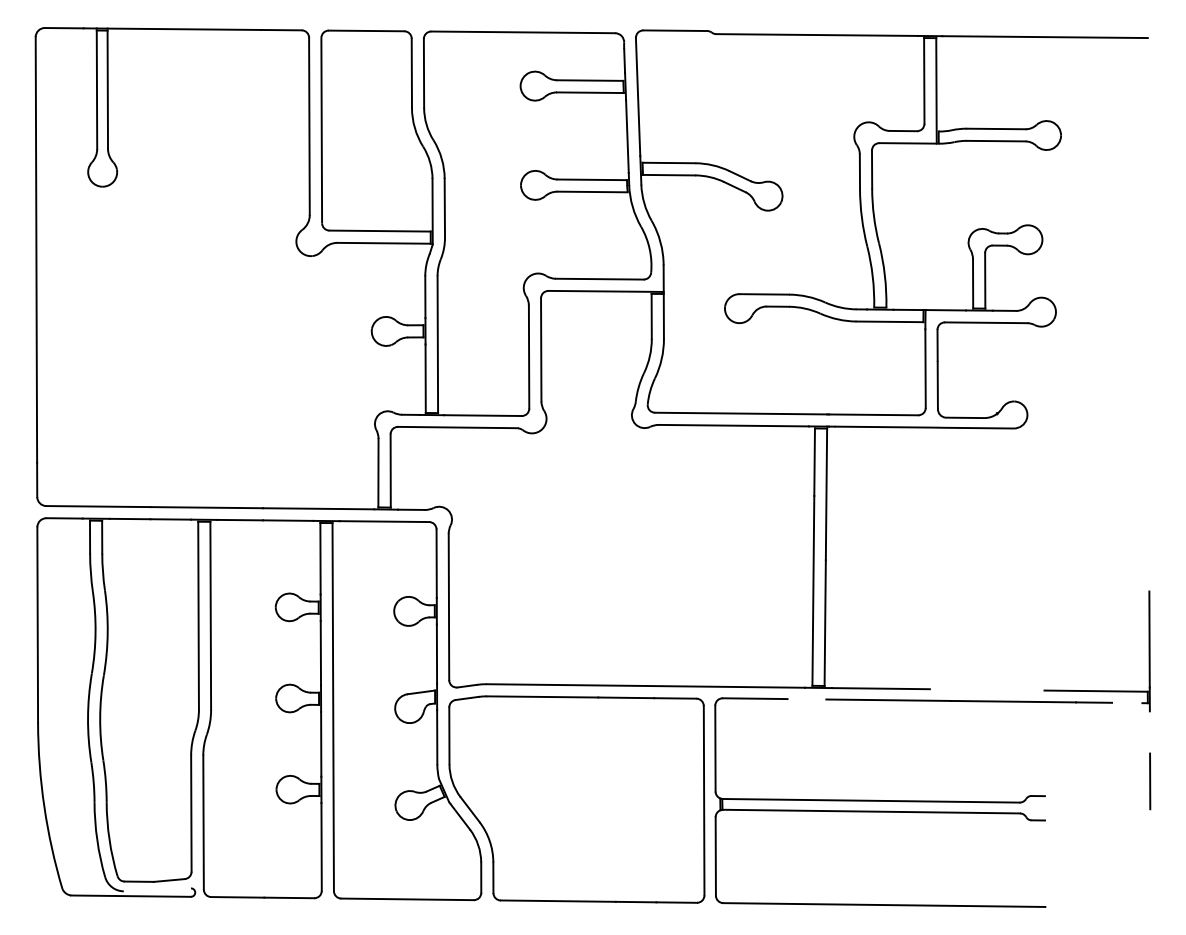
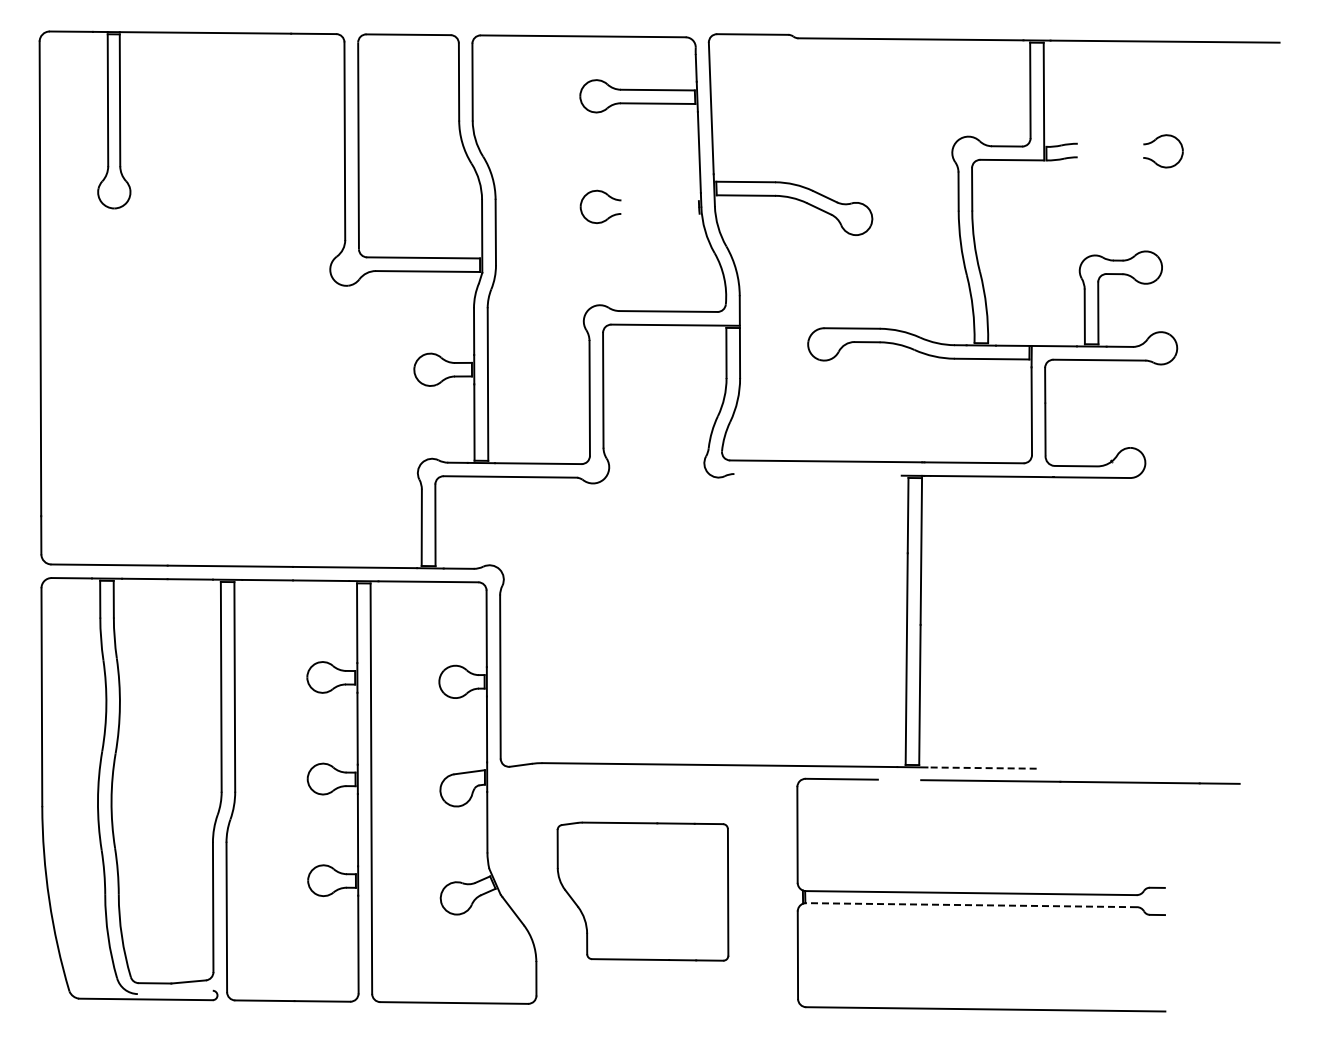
line: (996, 128) -> (1110, 143), removed
line: (996, 141) -> (1110, 157), removed
line: (591, 179) -> (659, 200), removed
line: (592, 191) -> (660, 213), removed
line: (733, 425) -> (817, 474), removed
line: (881, 689) -> (982, 768), solid -> dashed
part: (1093, 689) -> (1219, 769), removed
line: (1150, 781) -> (1282, 871), removed
part: (576, 799) -> (642, 891), size x0.6
line: (871, 811) -> (971, 905), solid -> dashed

